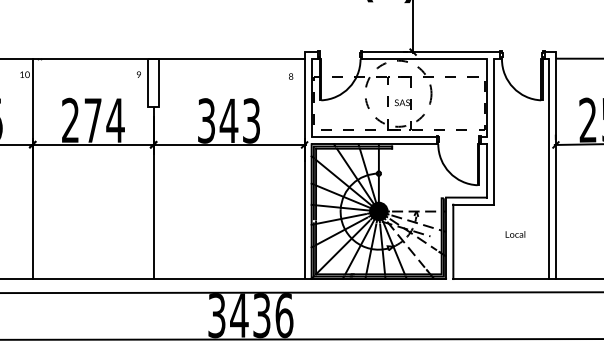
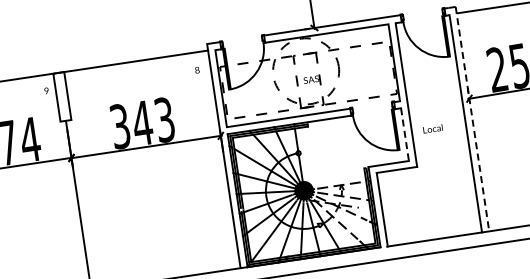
line: (555, 166) -> (472, 120), solid -> dashed
line: (486, 170) -> (404, 134), solid -> dashed
text: (515, 234) -> (433, 128), moved

